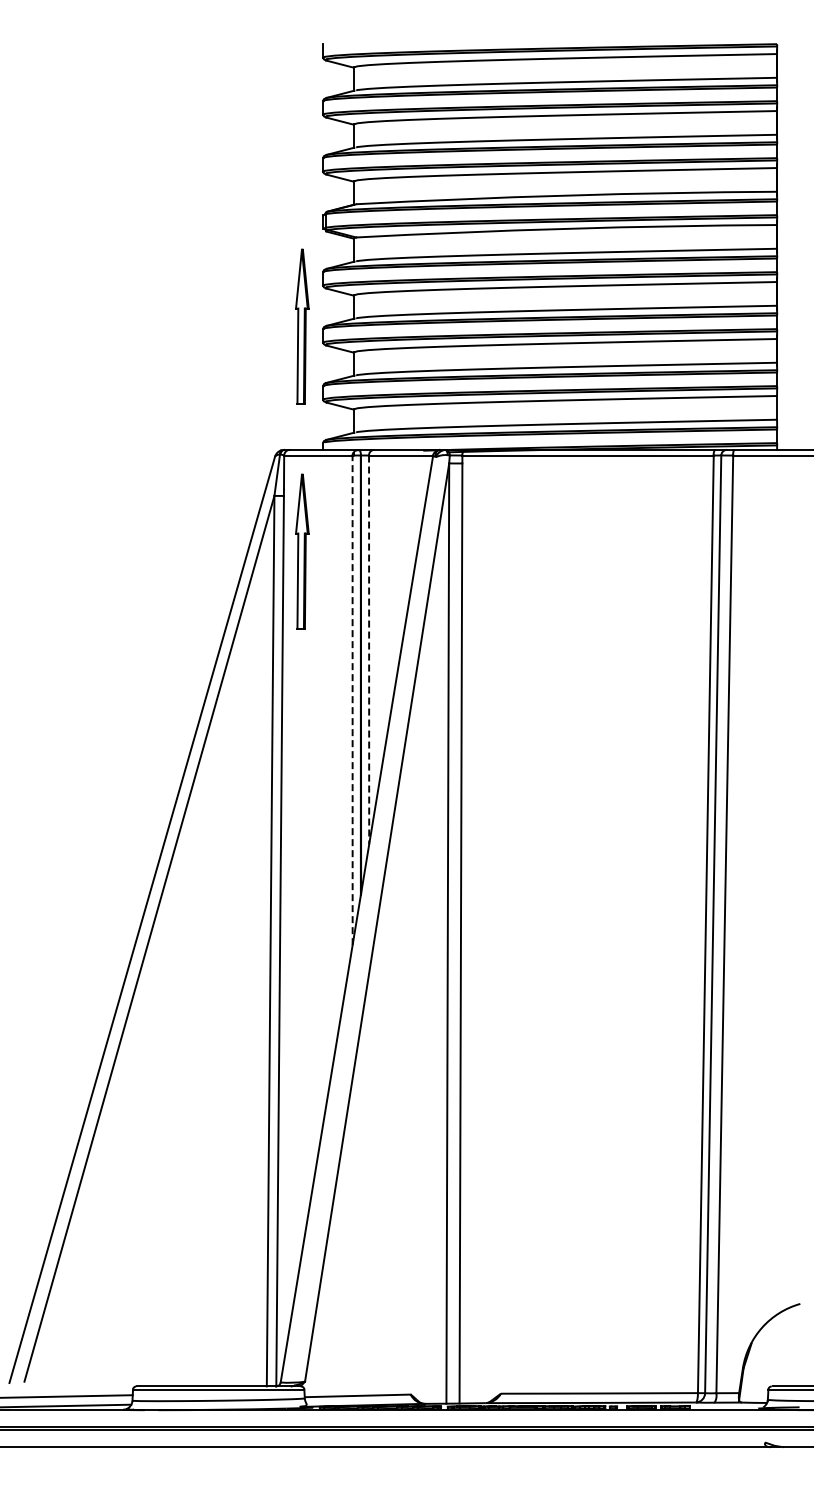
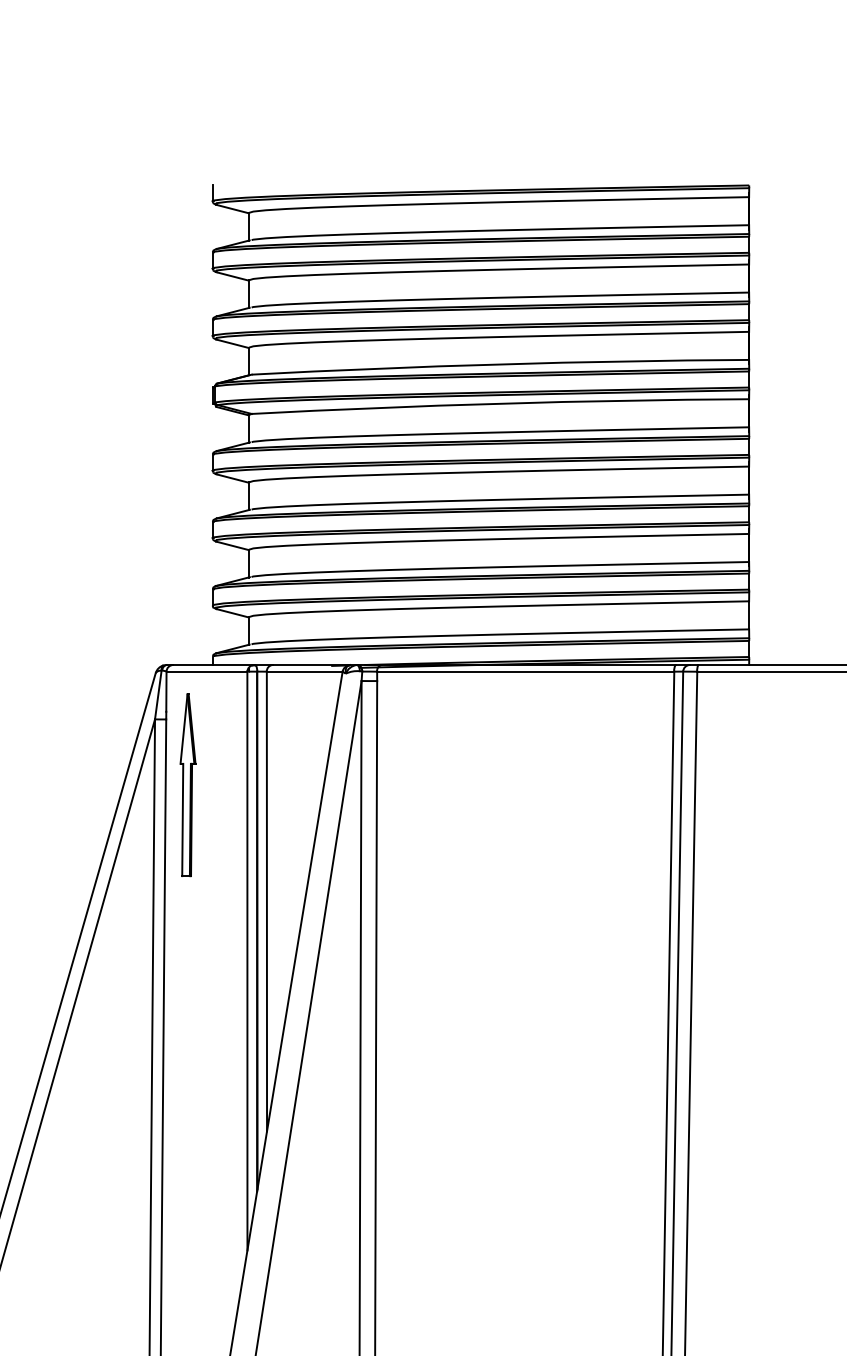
part: (302, 326) -> (188, 519), removed
line: (369, 650) -> (267, 902), dashed -> solid
line: (352, 700) -> (247, 961), dashed -> solid

